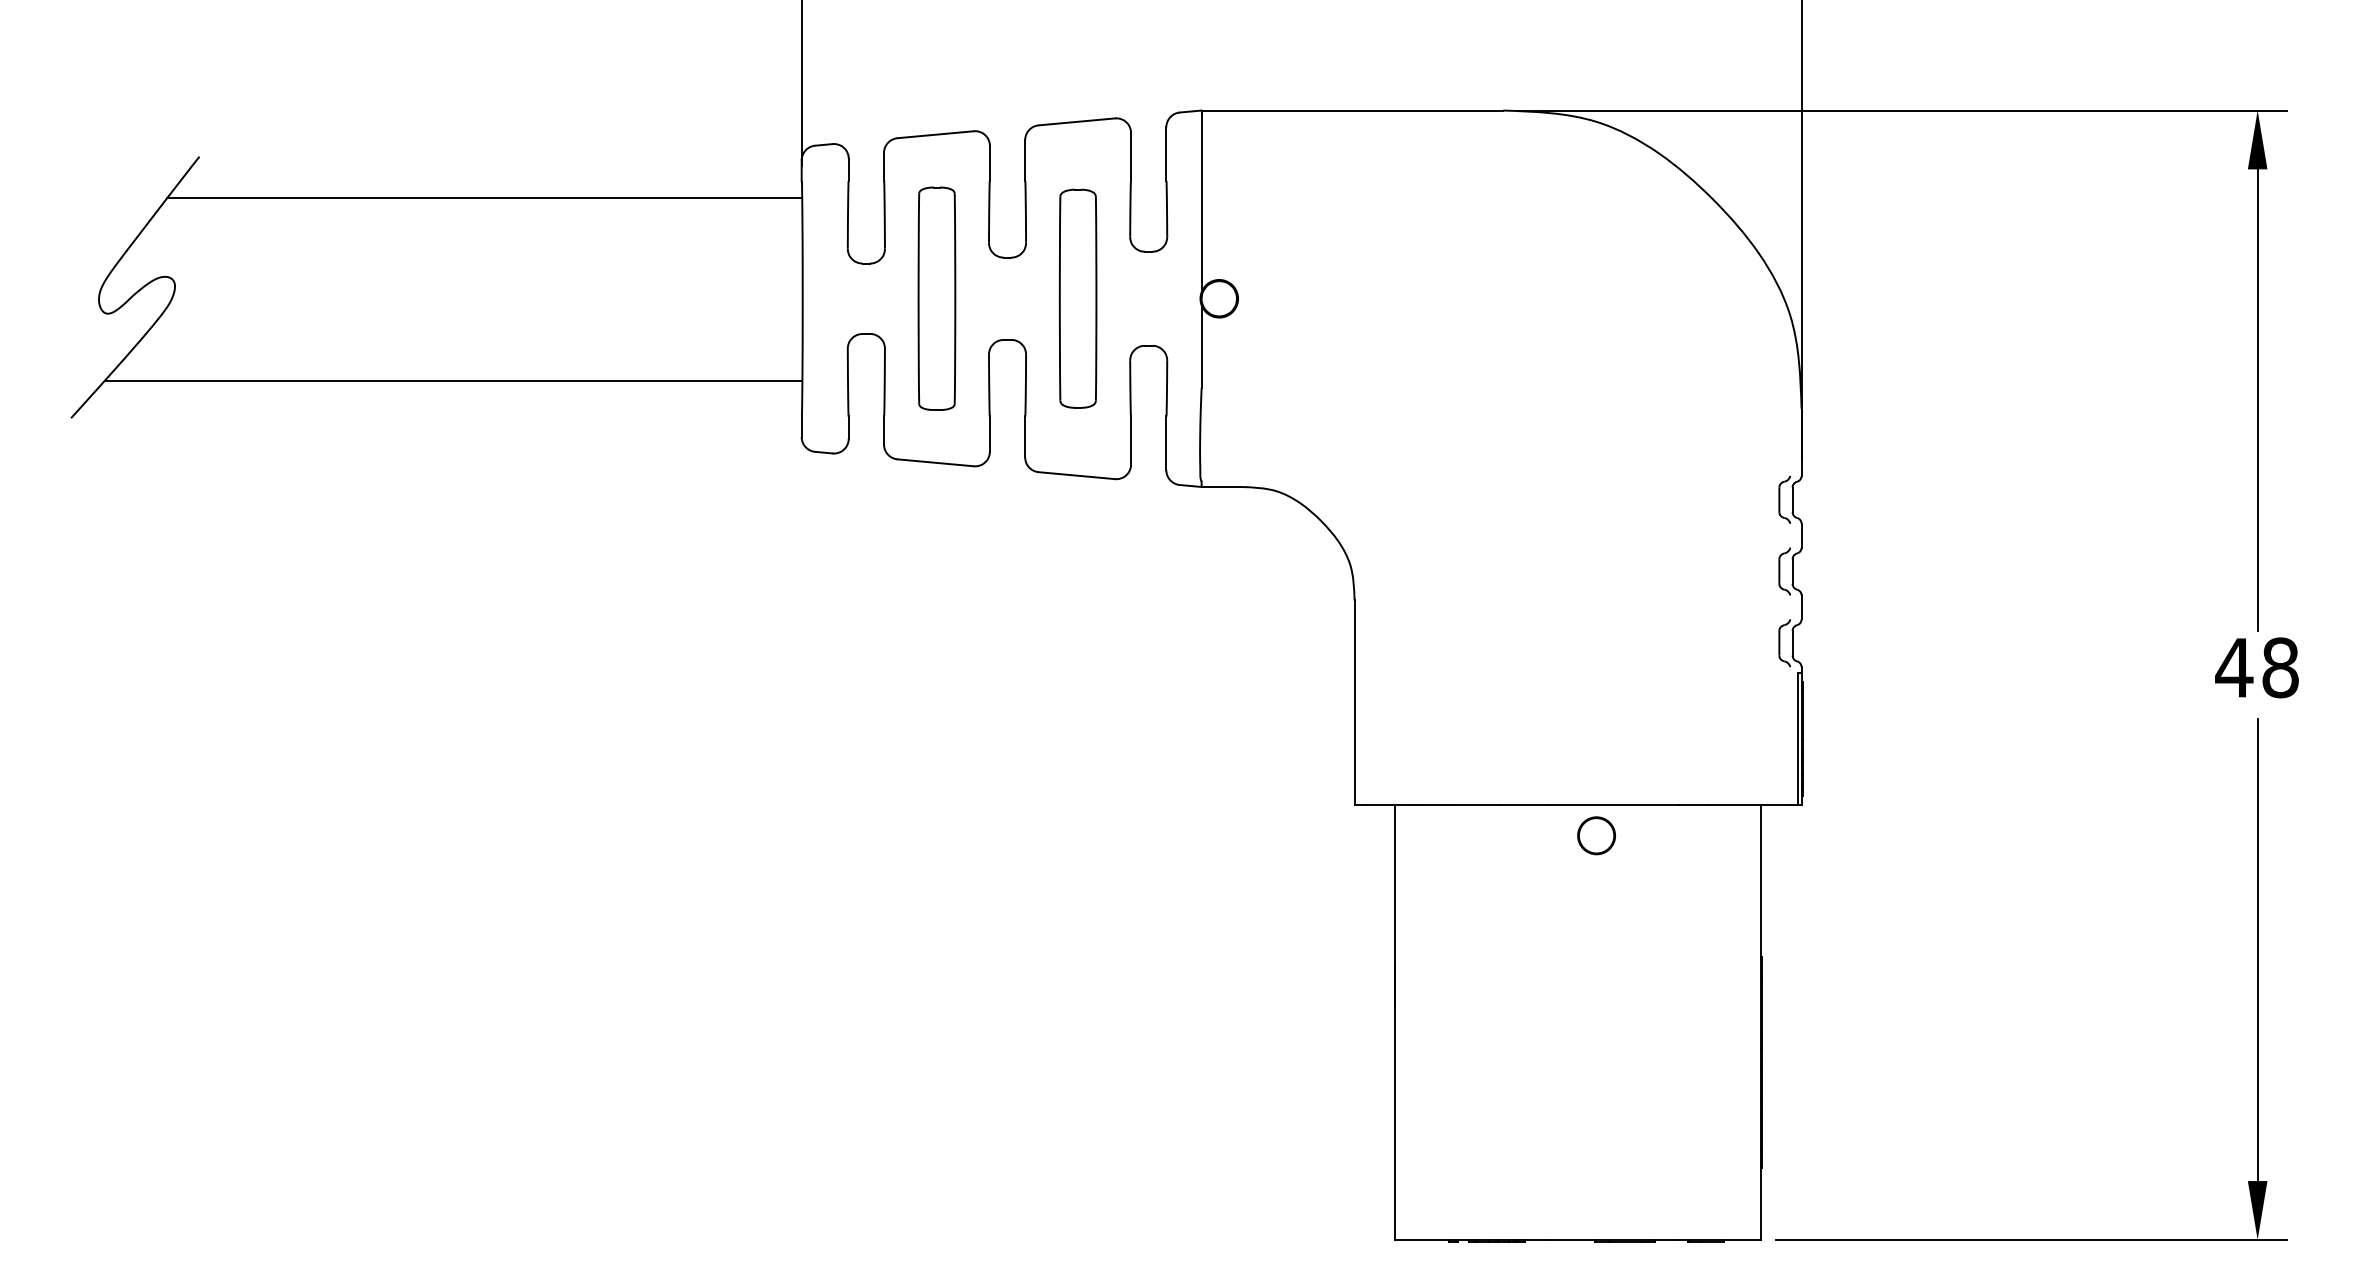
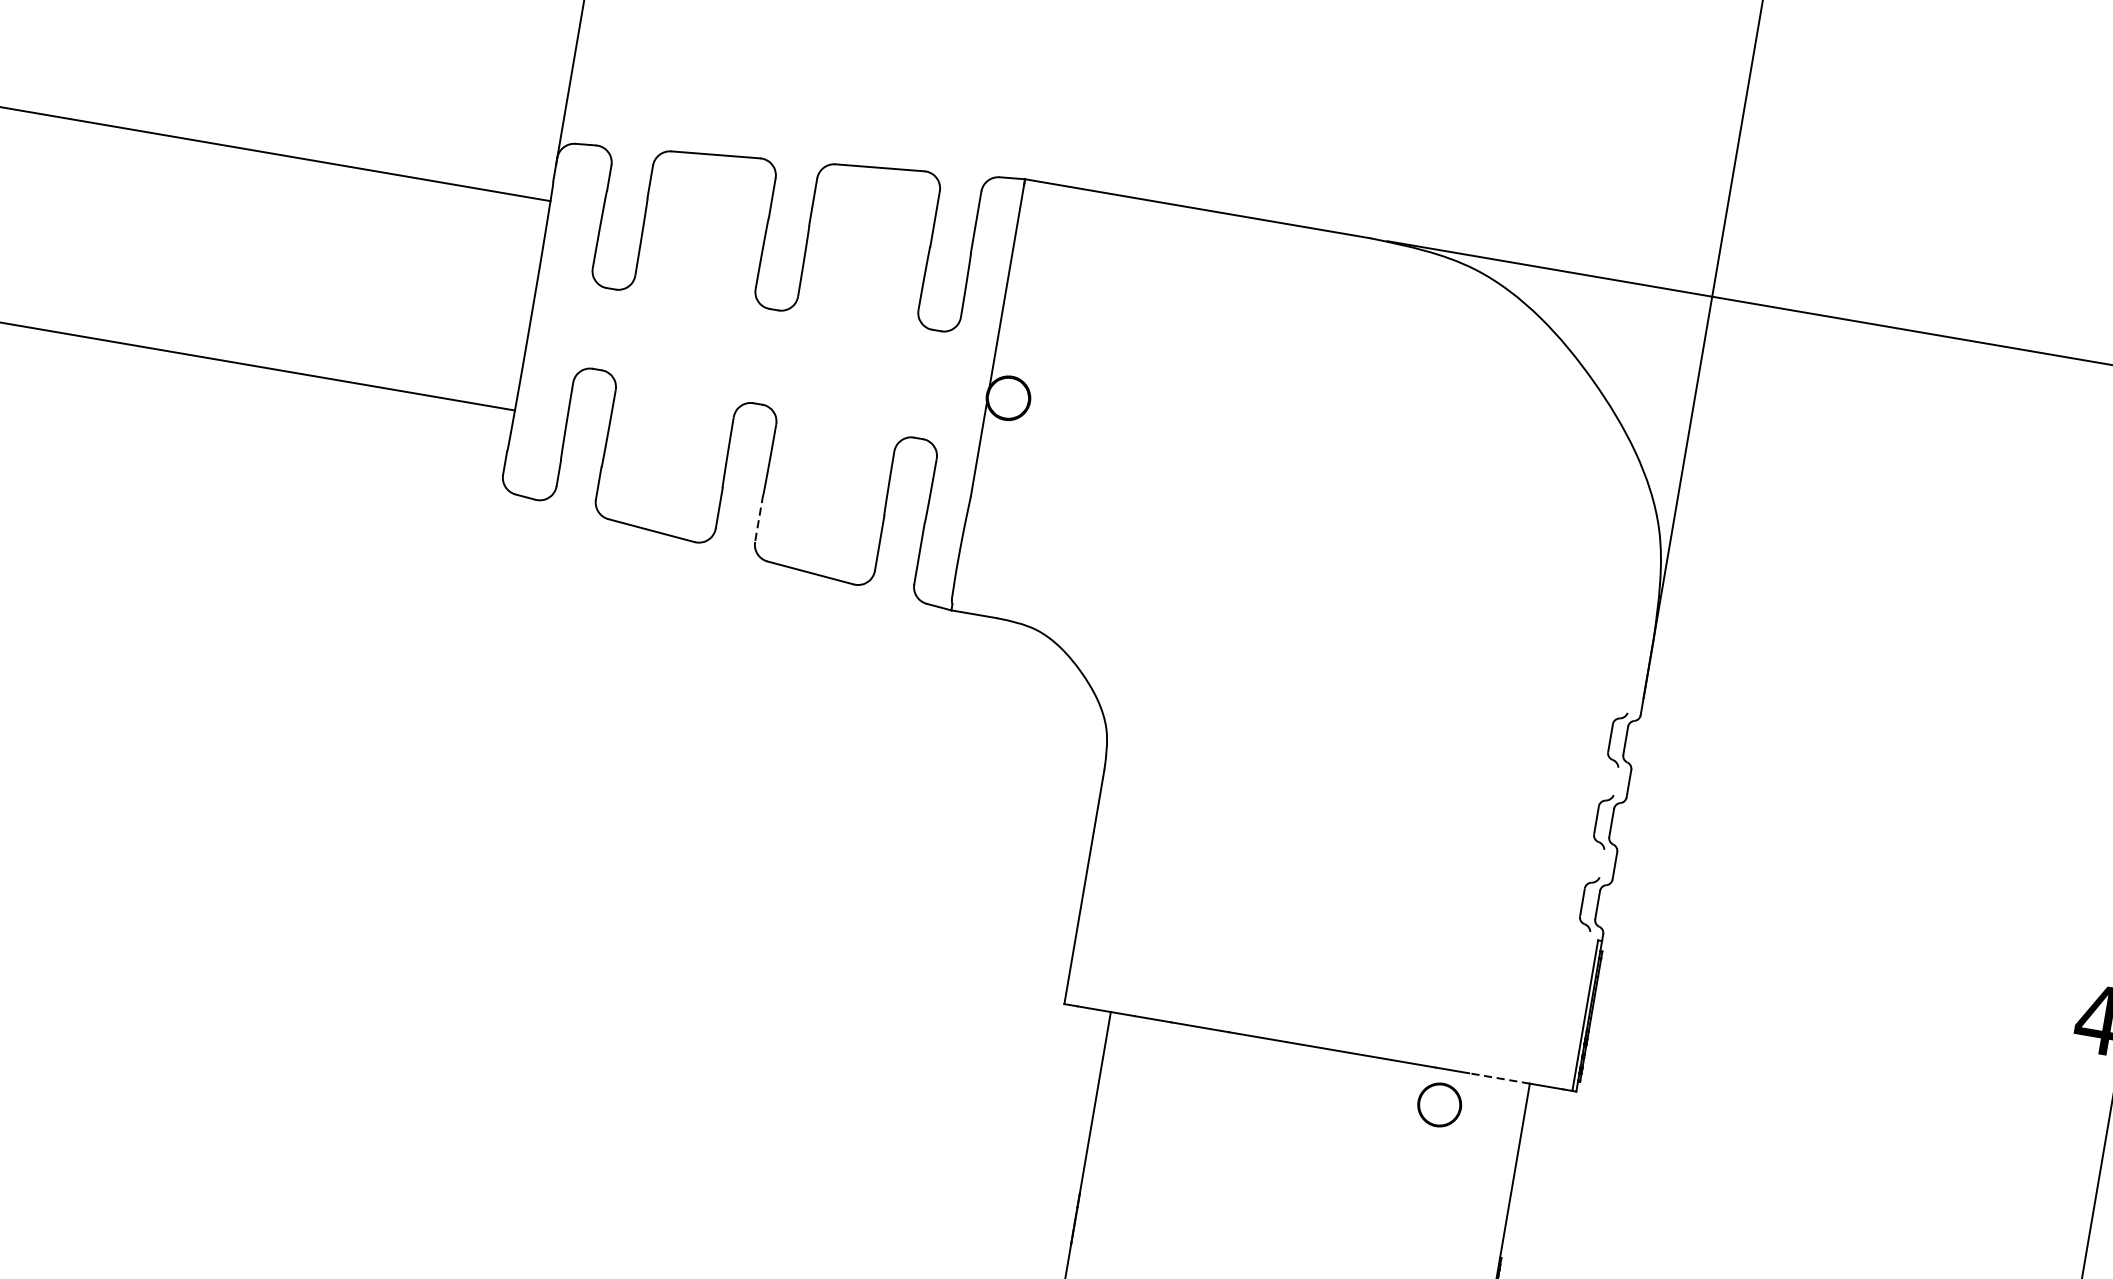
part: (936, 298) -> (684, 342), removed
part: (1077, 298) -> (846, 370), removed
line: (1025, 437) -> (759, 519), solid -> dashed
line: (1734, 804) -> (1499, 1078), solid -> dashed
circle: (1596, 835) -> (1439, 1104), moved

